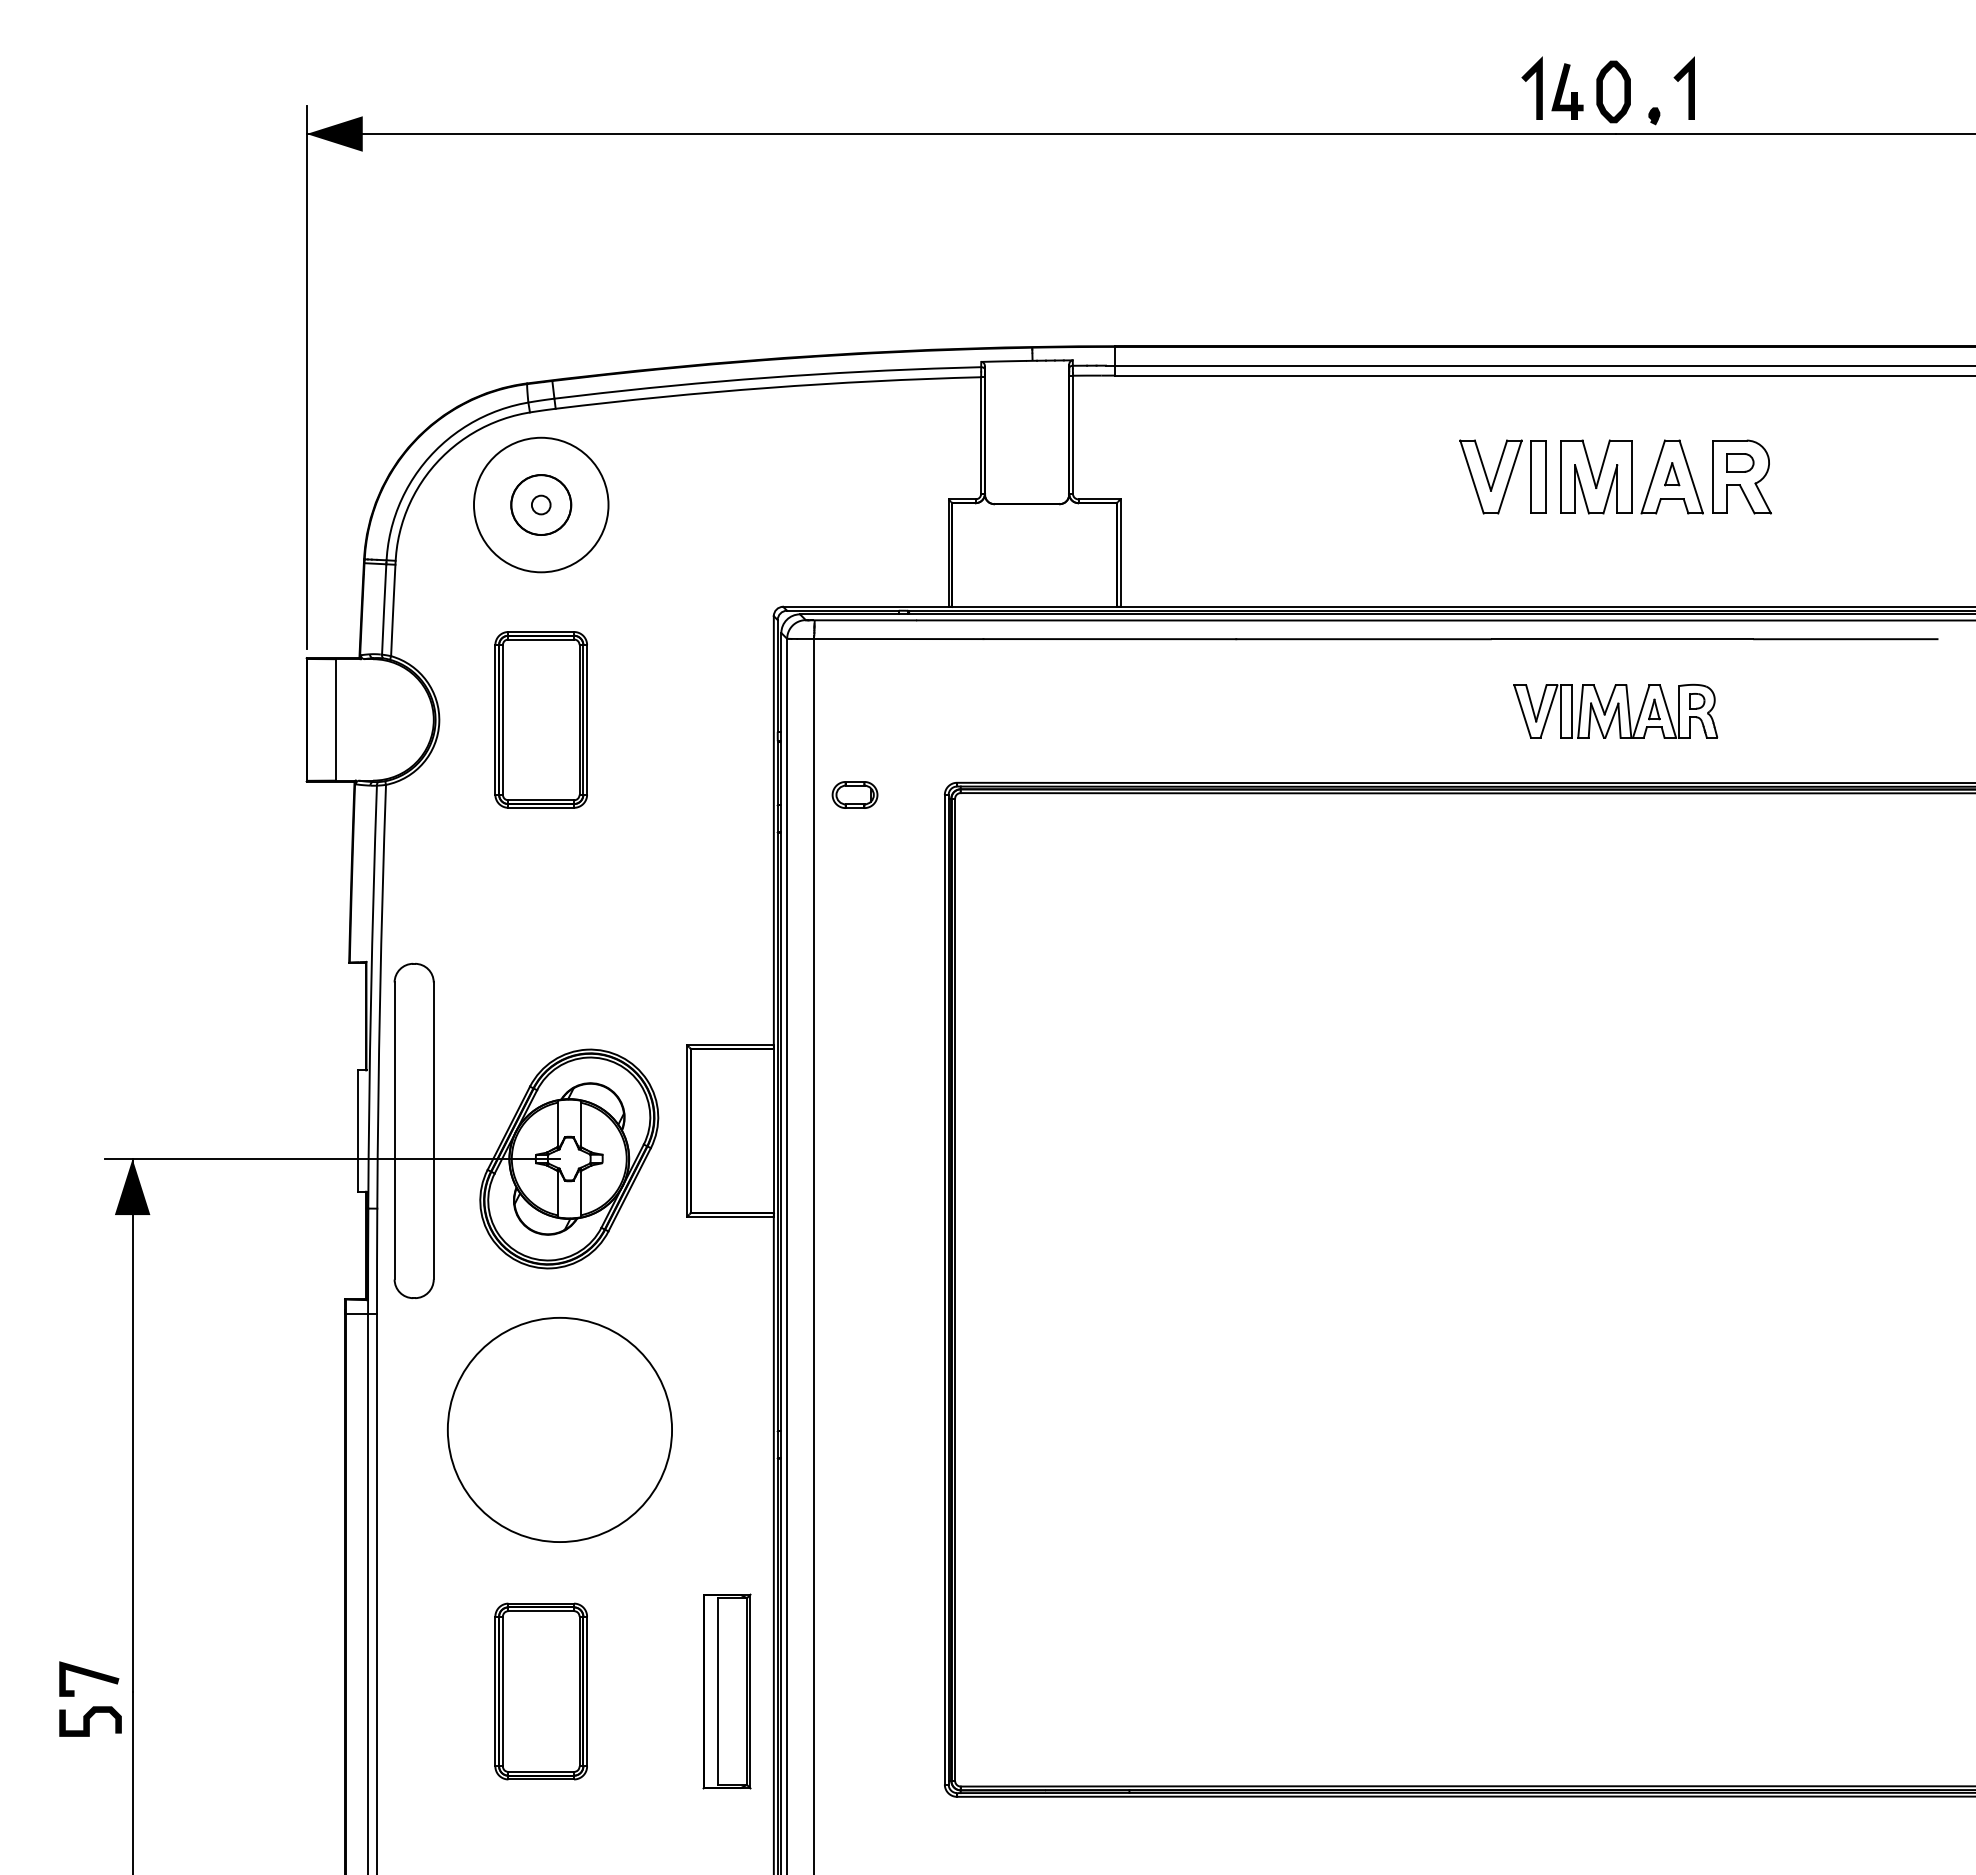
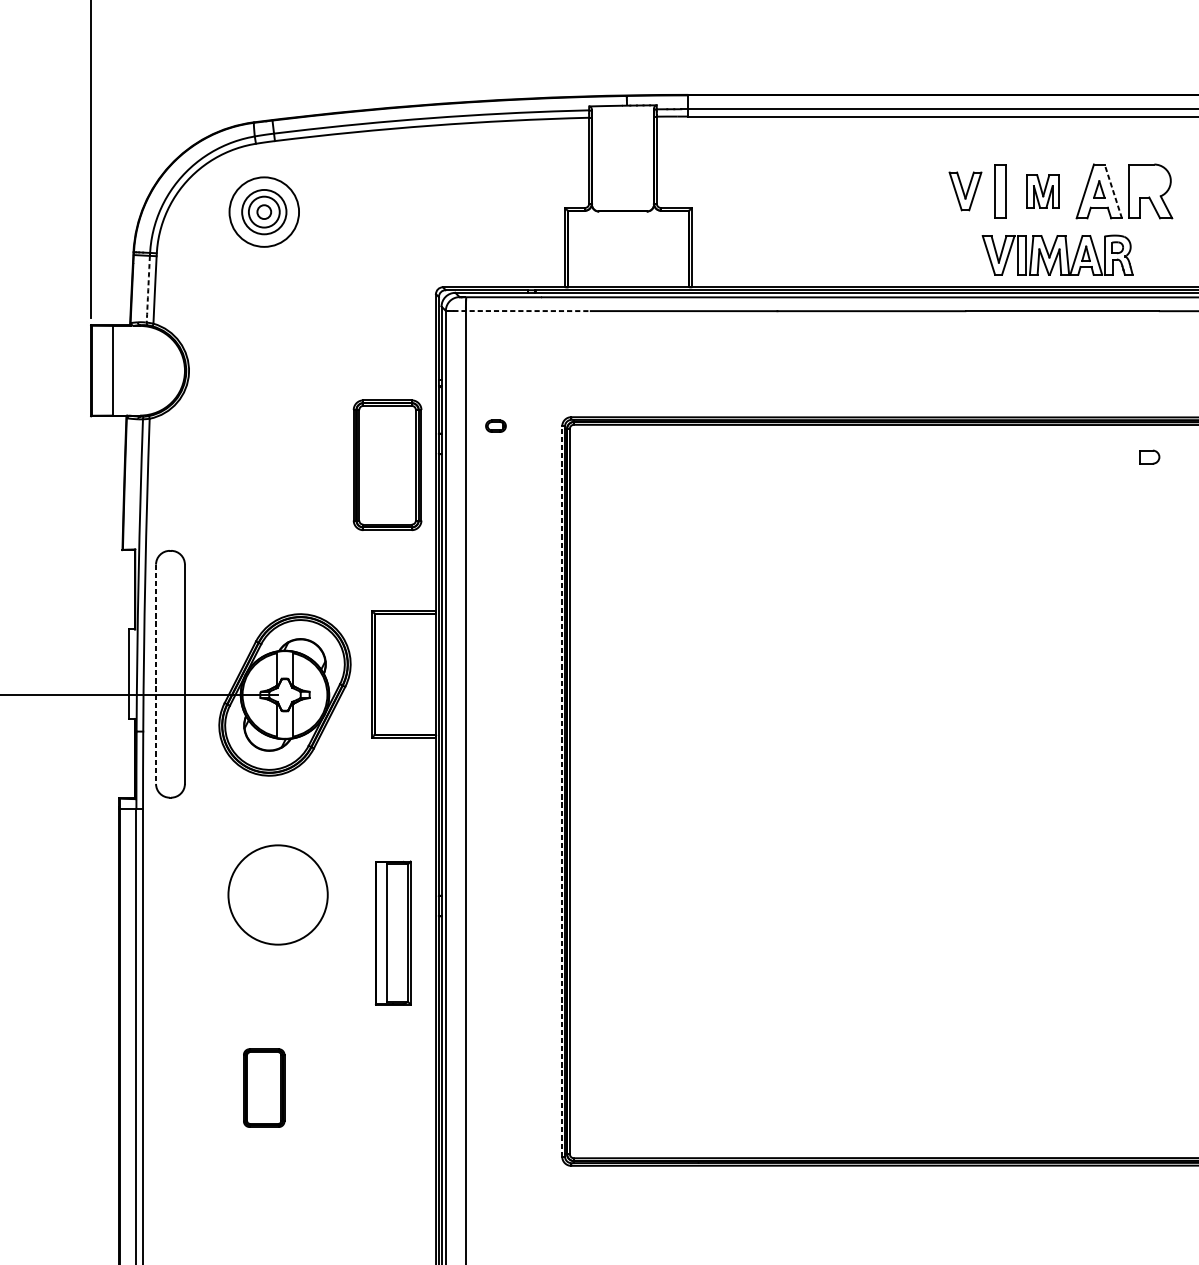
part: (1740, 462) -> (1149, 456), moved
part: (1490, 476) -> (965, 191), size x0.7
part: (1596, 476) -> (1043, 191), size x0.6
line: (1691, 476) -> (1113, 191), solid -> dashed
circle: (540, 504) -> (263, 211), size x0.7
circle: (541, 504) -> (264, 211), size x0.7
arc: (384, 609) -> (148, 289), solid -> dashed
line: (890, 639) -> (522, 311), solid -> dashed
part: (1615, 710) -> (1057, 254), moved
part: (540, 719) -> (387, 464), moved
part: (854, 794) -> (495, 425), size x0.6
line: (394, 1131) -> (155, 674), solid -> dashed
line: (944, 1289) -> (562, 791), solid -> dashed
circle: (559, 1429) -> (277, 894), size x0.6
part: (540, 1691) -> (263, 1088), size x0.6
part: (726, 1691) -> (392, 933), moved

